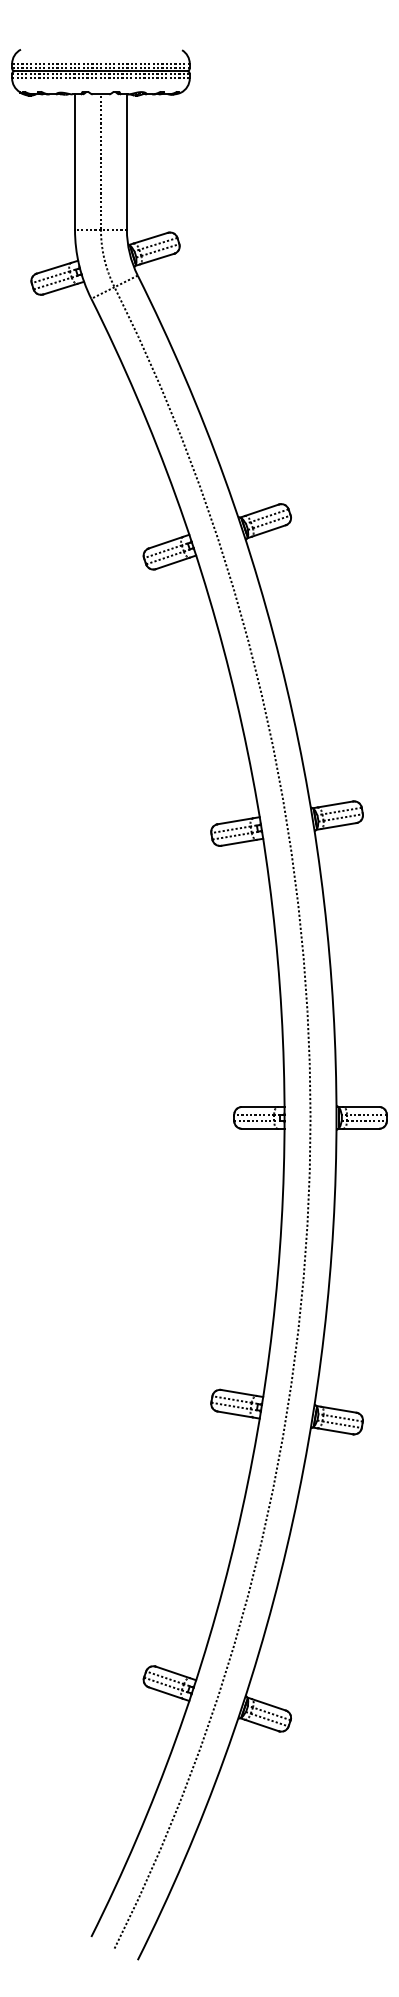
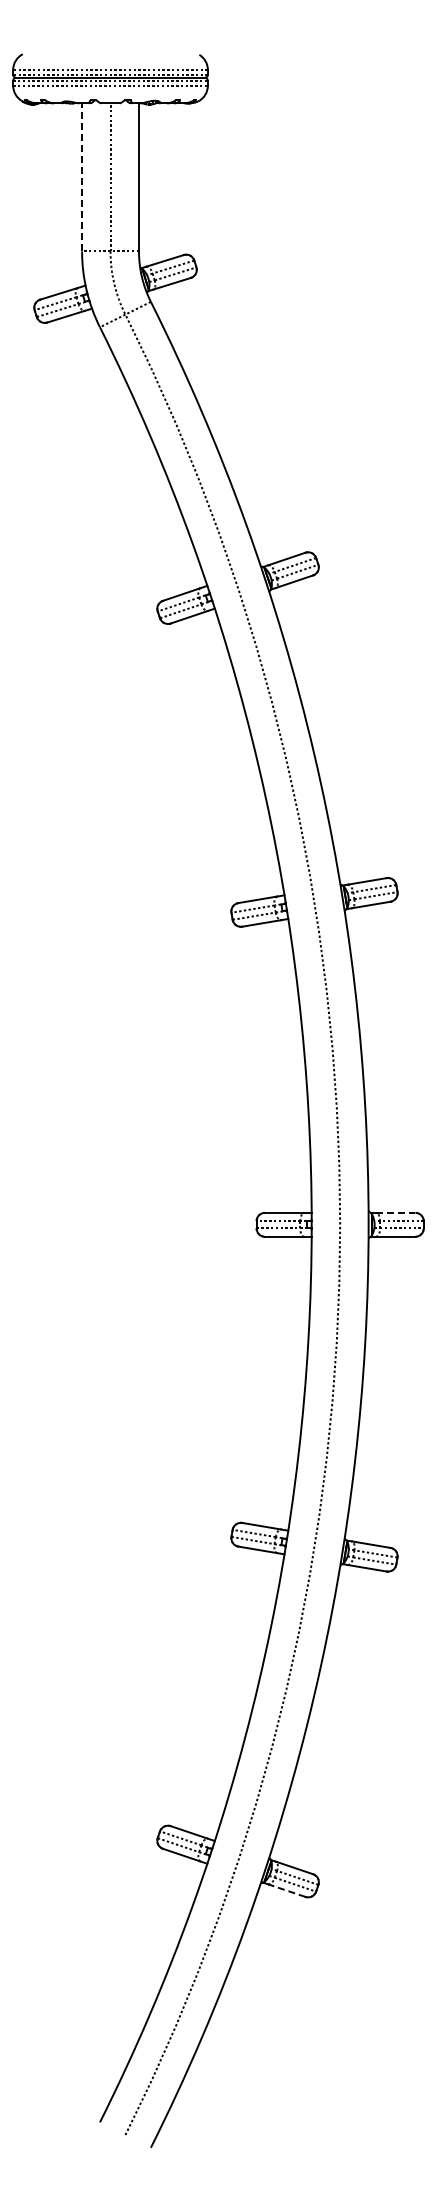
line: (75, 161) -> (82, 176), solid -> dashed
line: (361, 1106) -> (395, 1212), solid -> dashed
line: (261, 1725) -> (286, 1890), solid -> dashed

